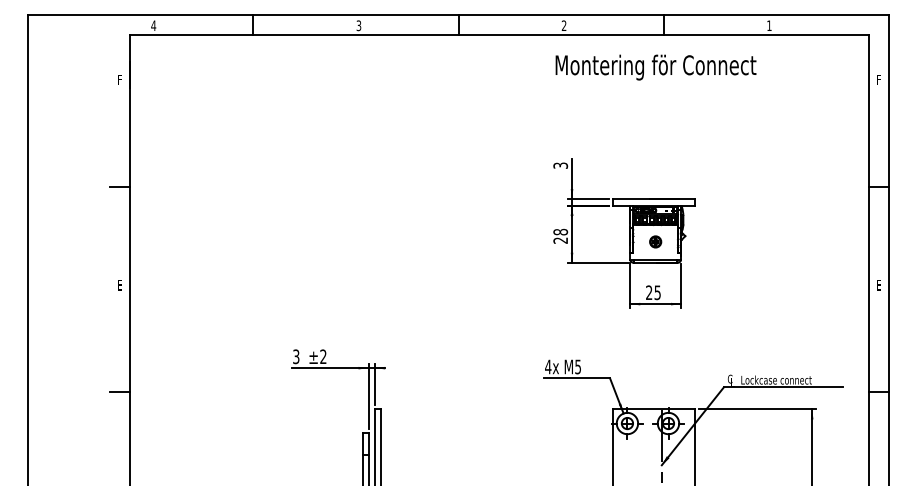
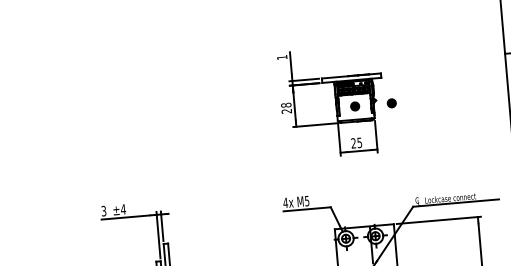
text: (560, 165) -> (282, 57), 3 -> 1
part: (706, 241) -> (391, 103), added
text: (322, 356) -> (122, 209), ±2 -> ±4

